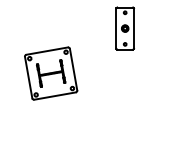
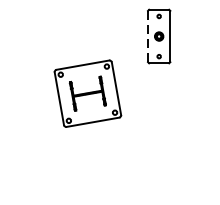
line: (116, 29) -> (148, 37), solid -> dashed
part: (51, 73) -> (88, 93), moved

